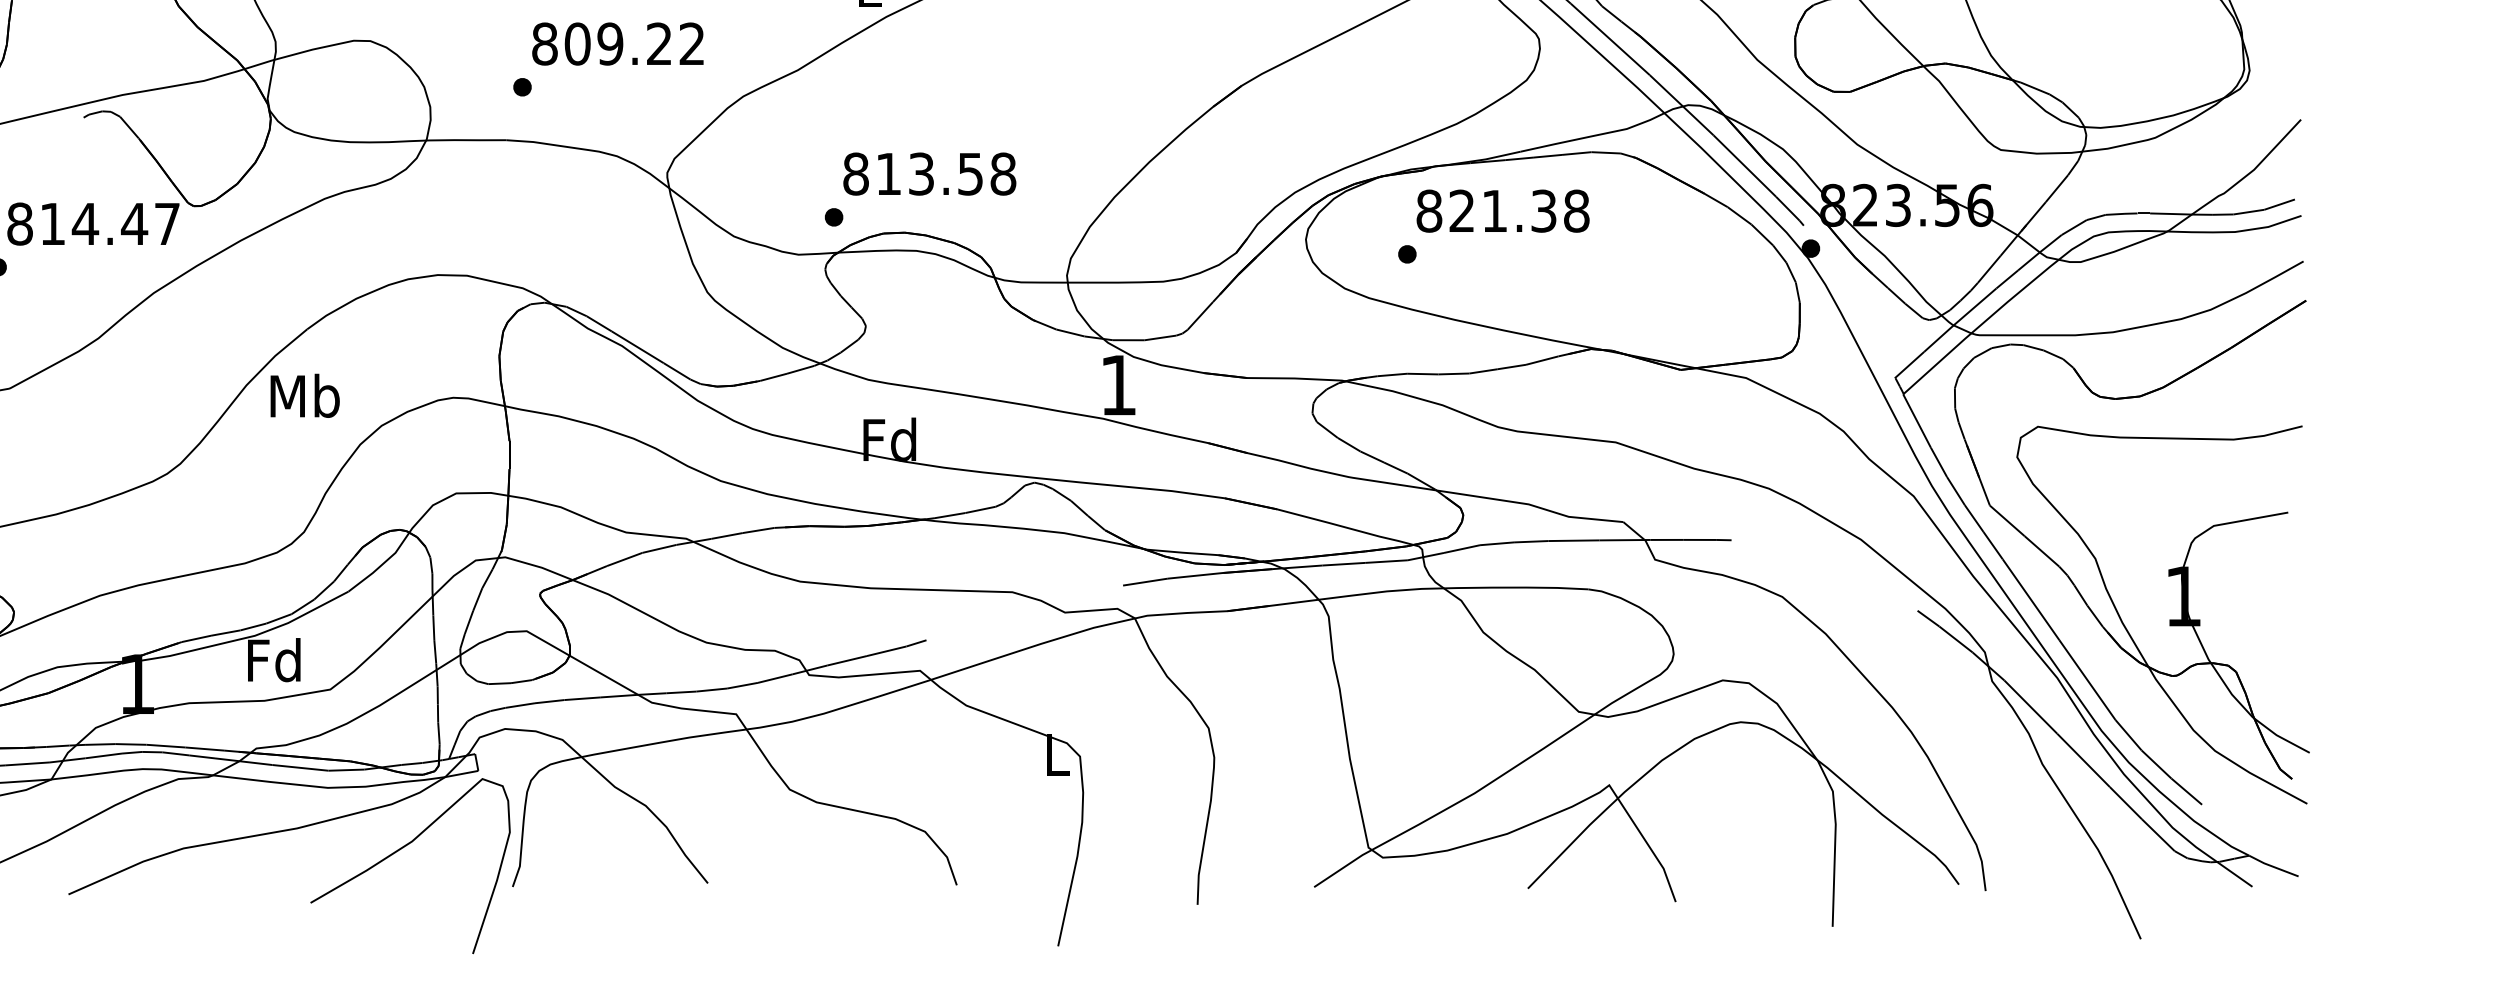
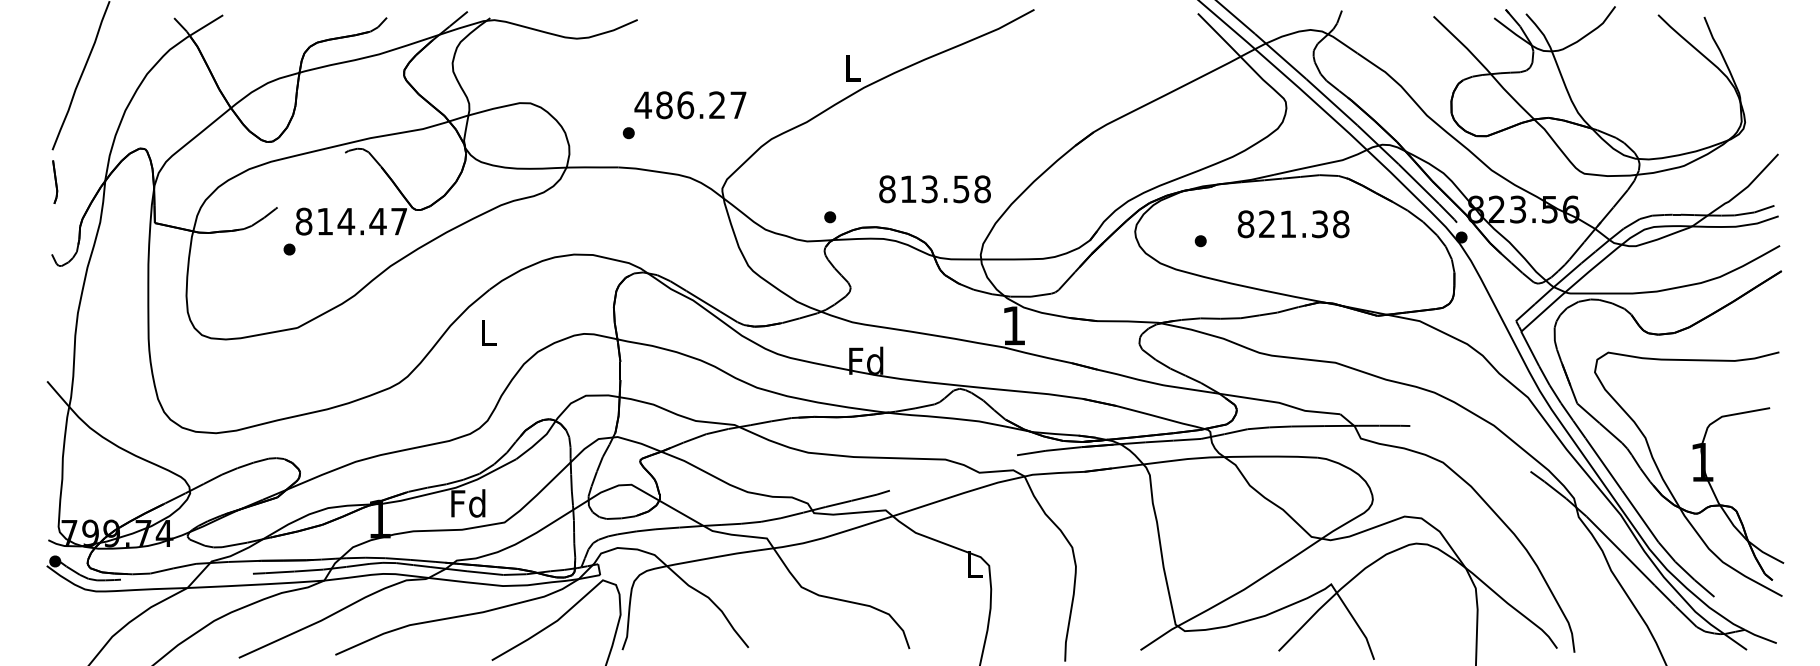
text: (617, 44) -> (690, 105), 809.22 -> 486.27
text: (928, 174) -> (934, 189), moved
text: (1502, 211) -> (1293, 224), moved
text: (305, 395) -> (488, 332), Mb -> L

